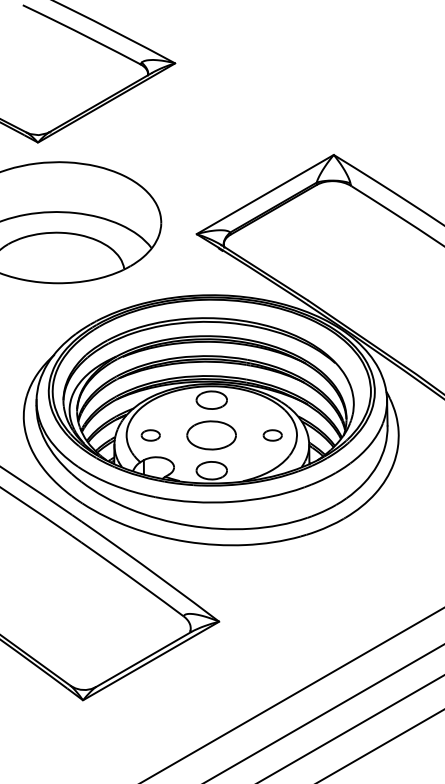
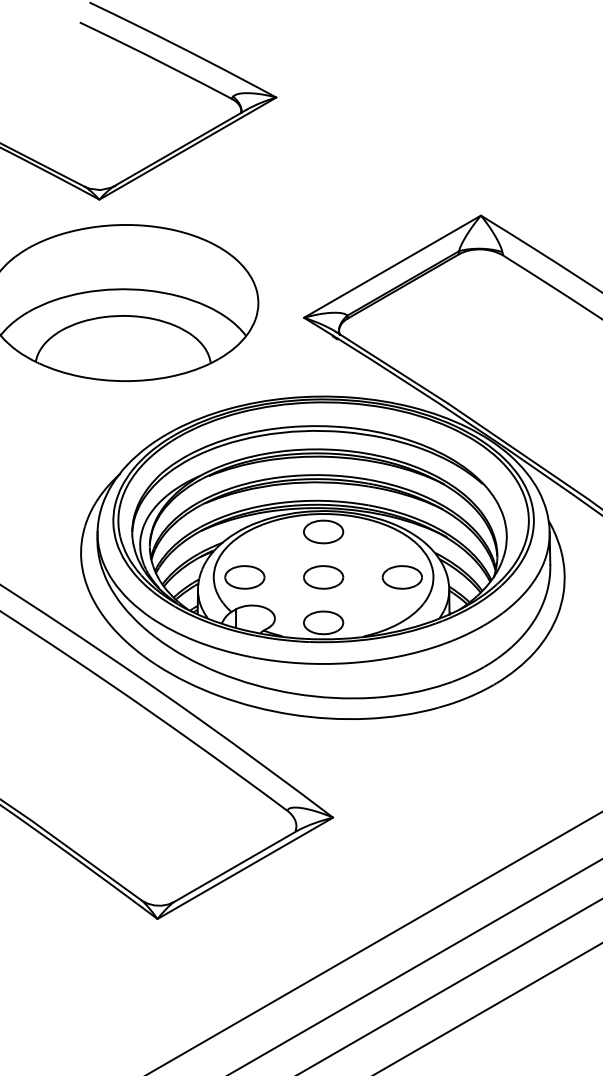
part: (150, 435) -> (244, 577), size x1.67
part: (211, 435) -> (323, 577), size x0.62
part: (272, 435) -> (401, 577), size x1.67

